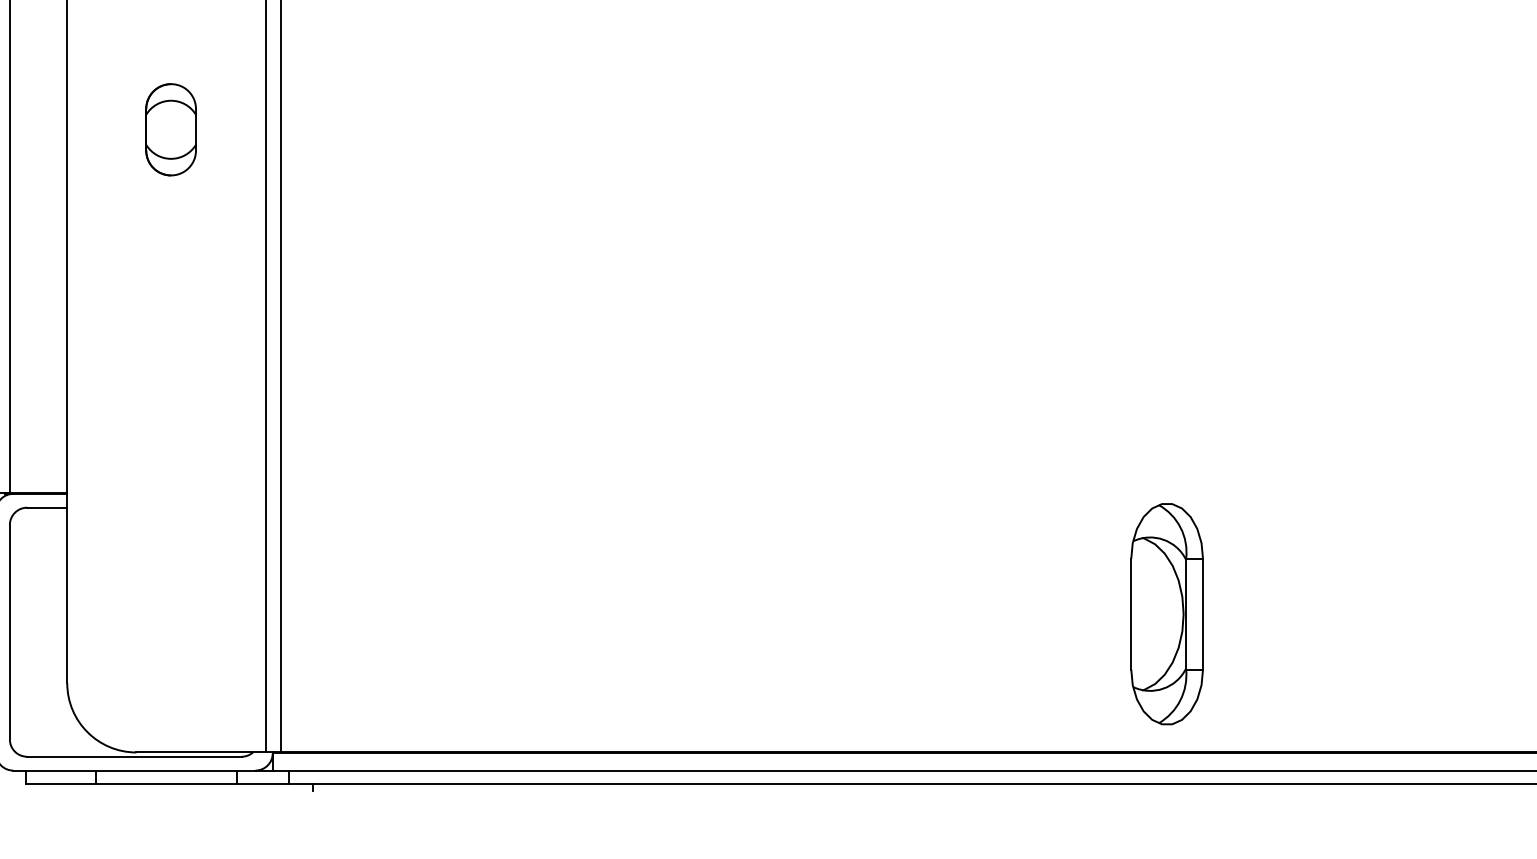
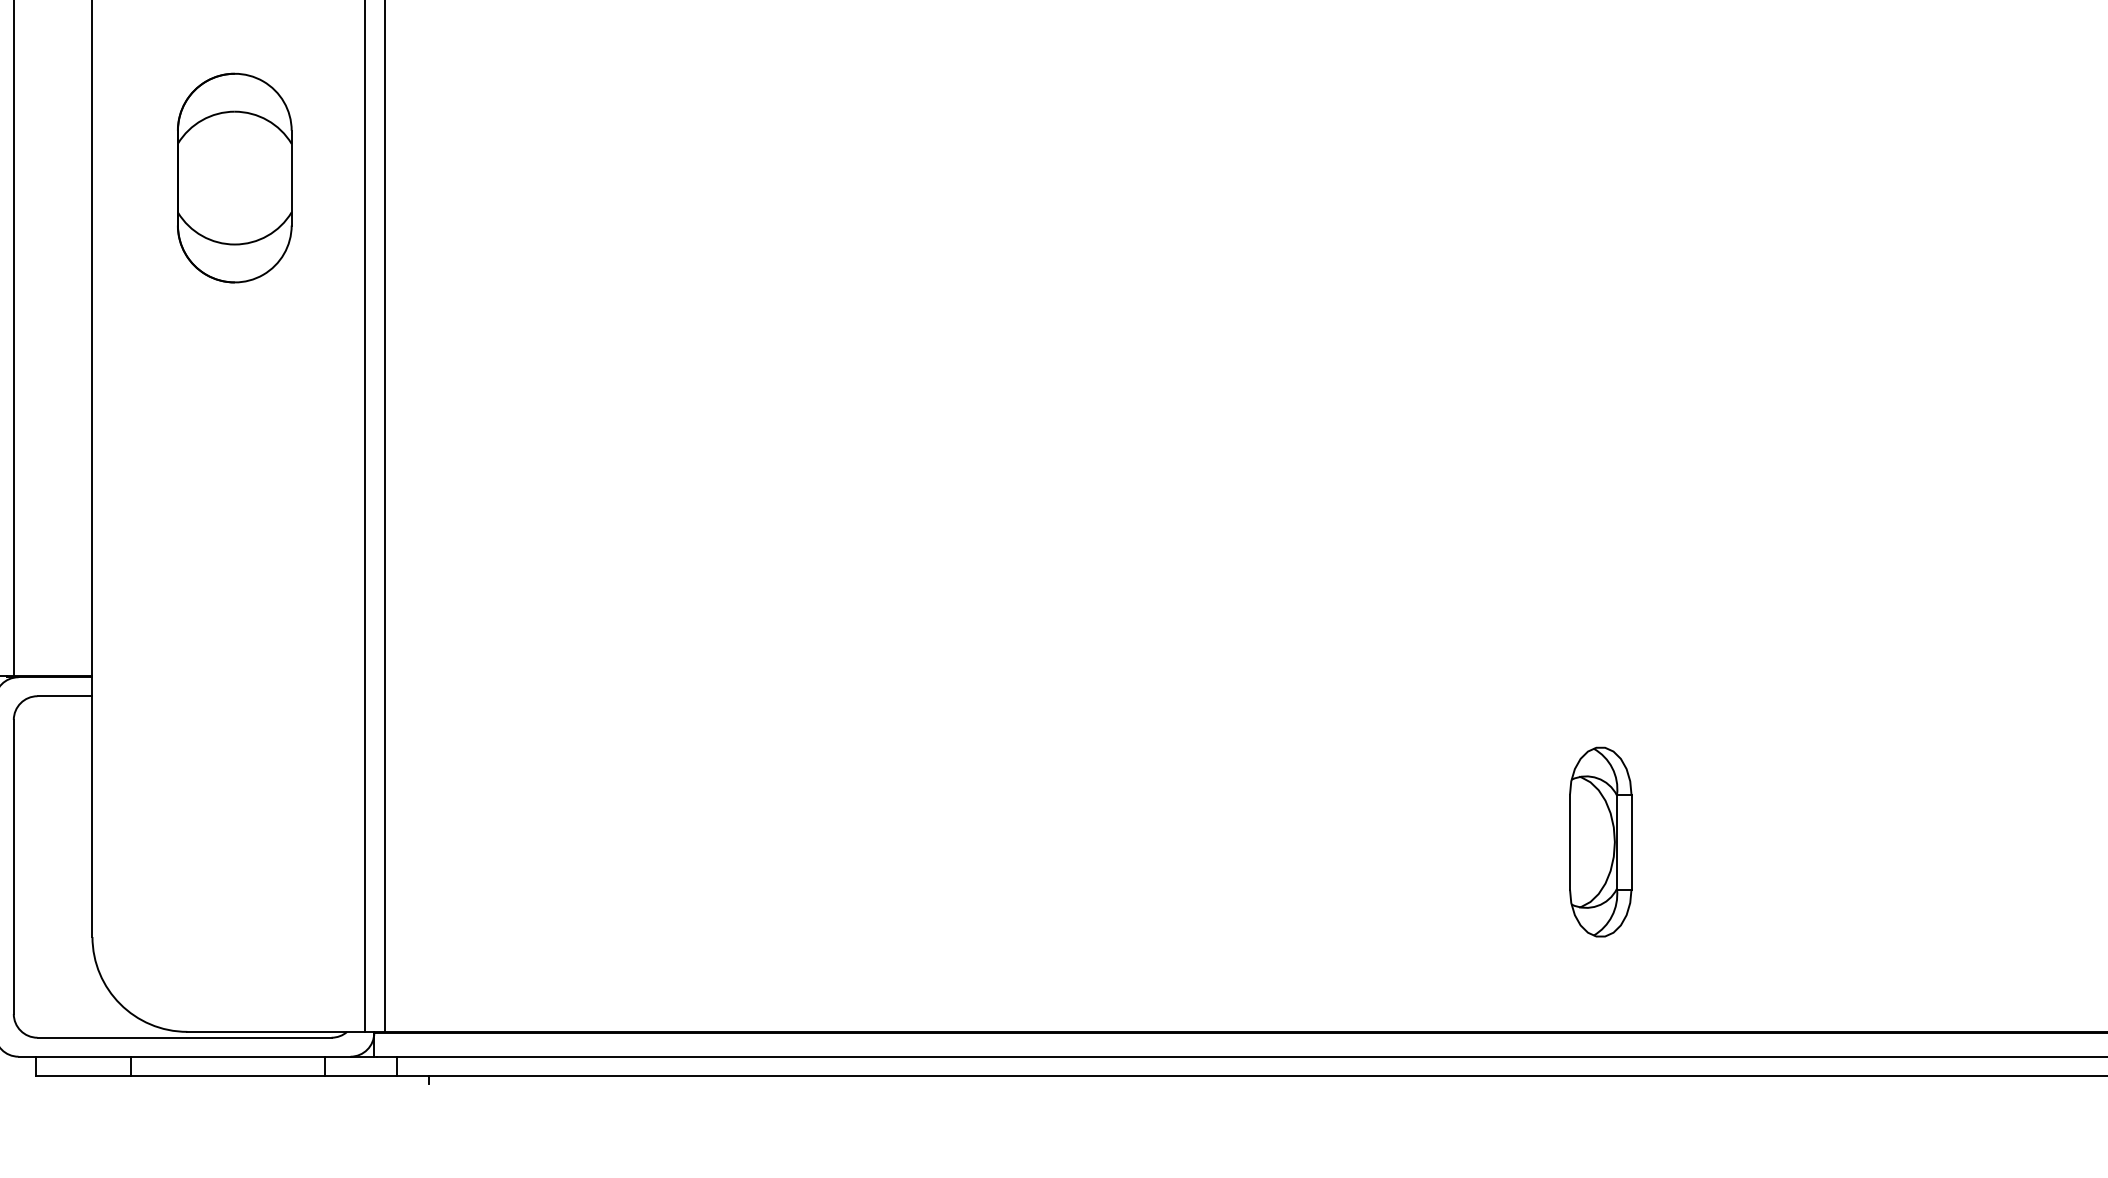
part: (170, 129) -> (234, 177), size x1.67
part: (1167, 613) -> (1600, 841), size x0.62

